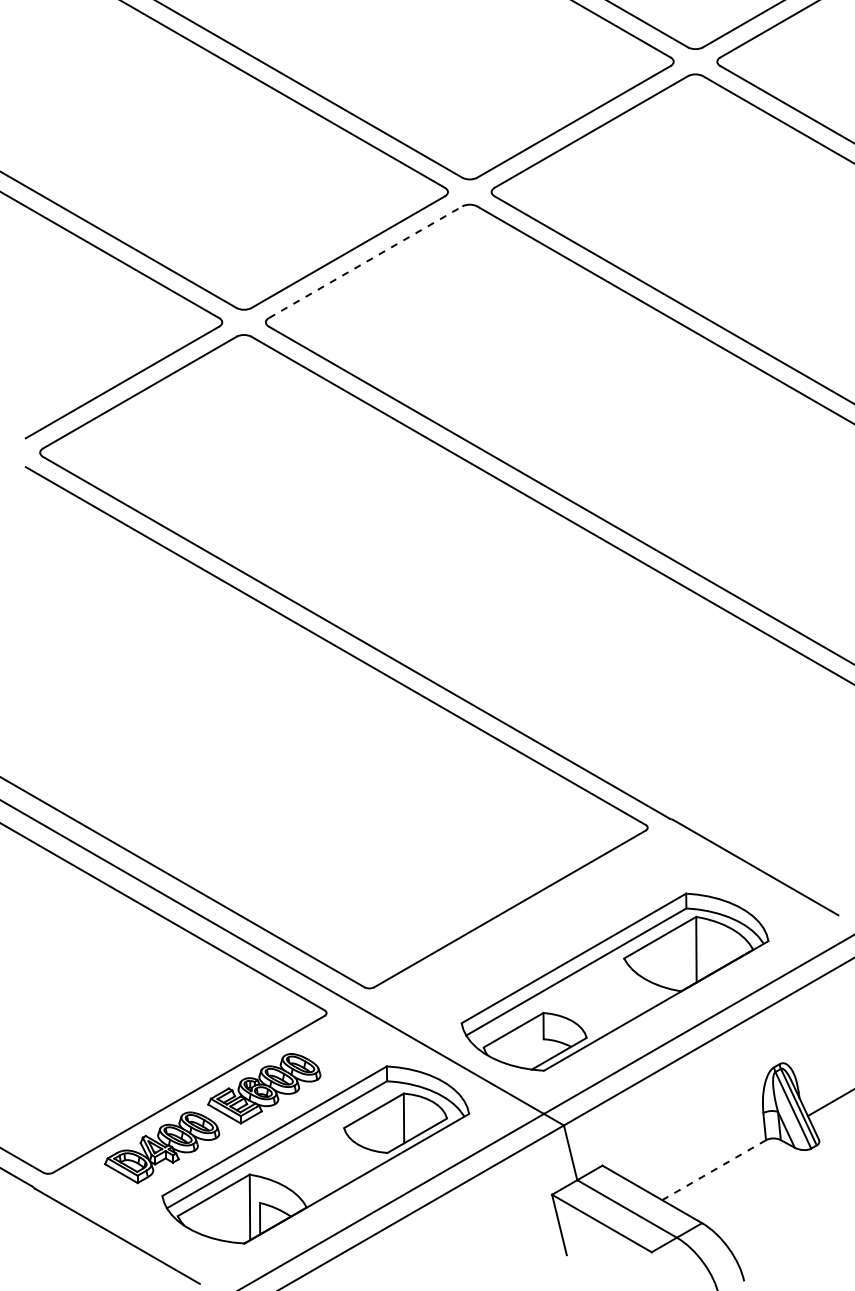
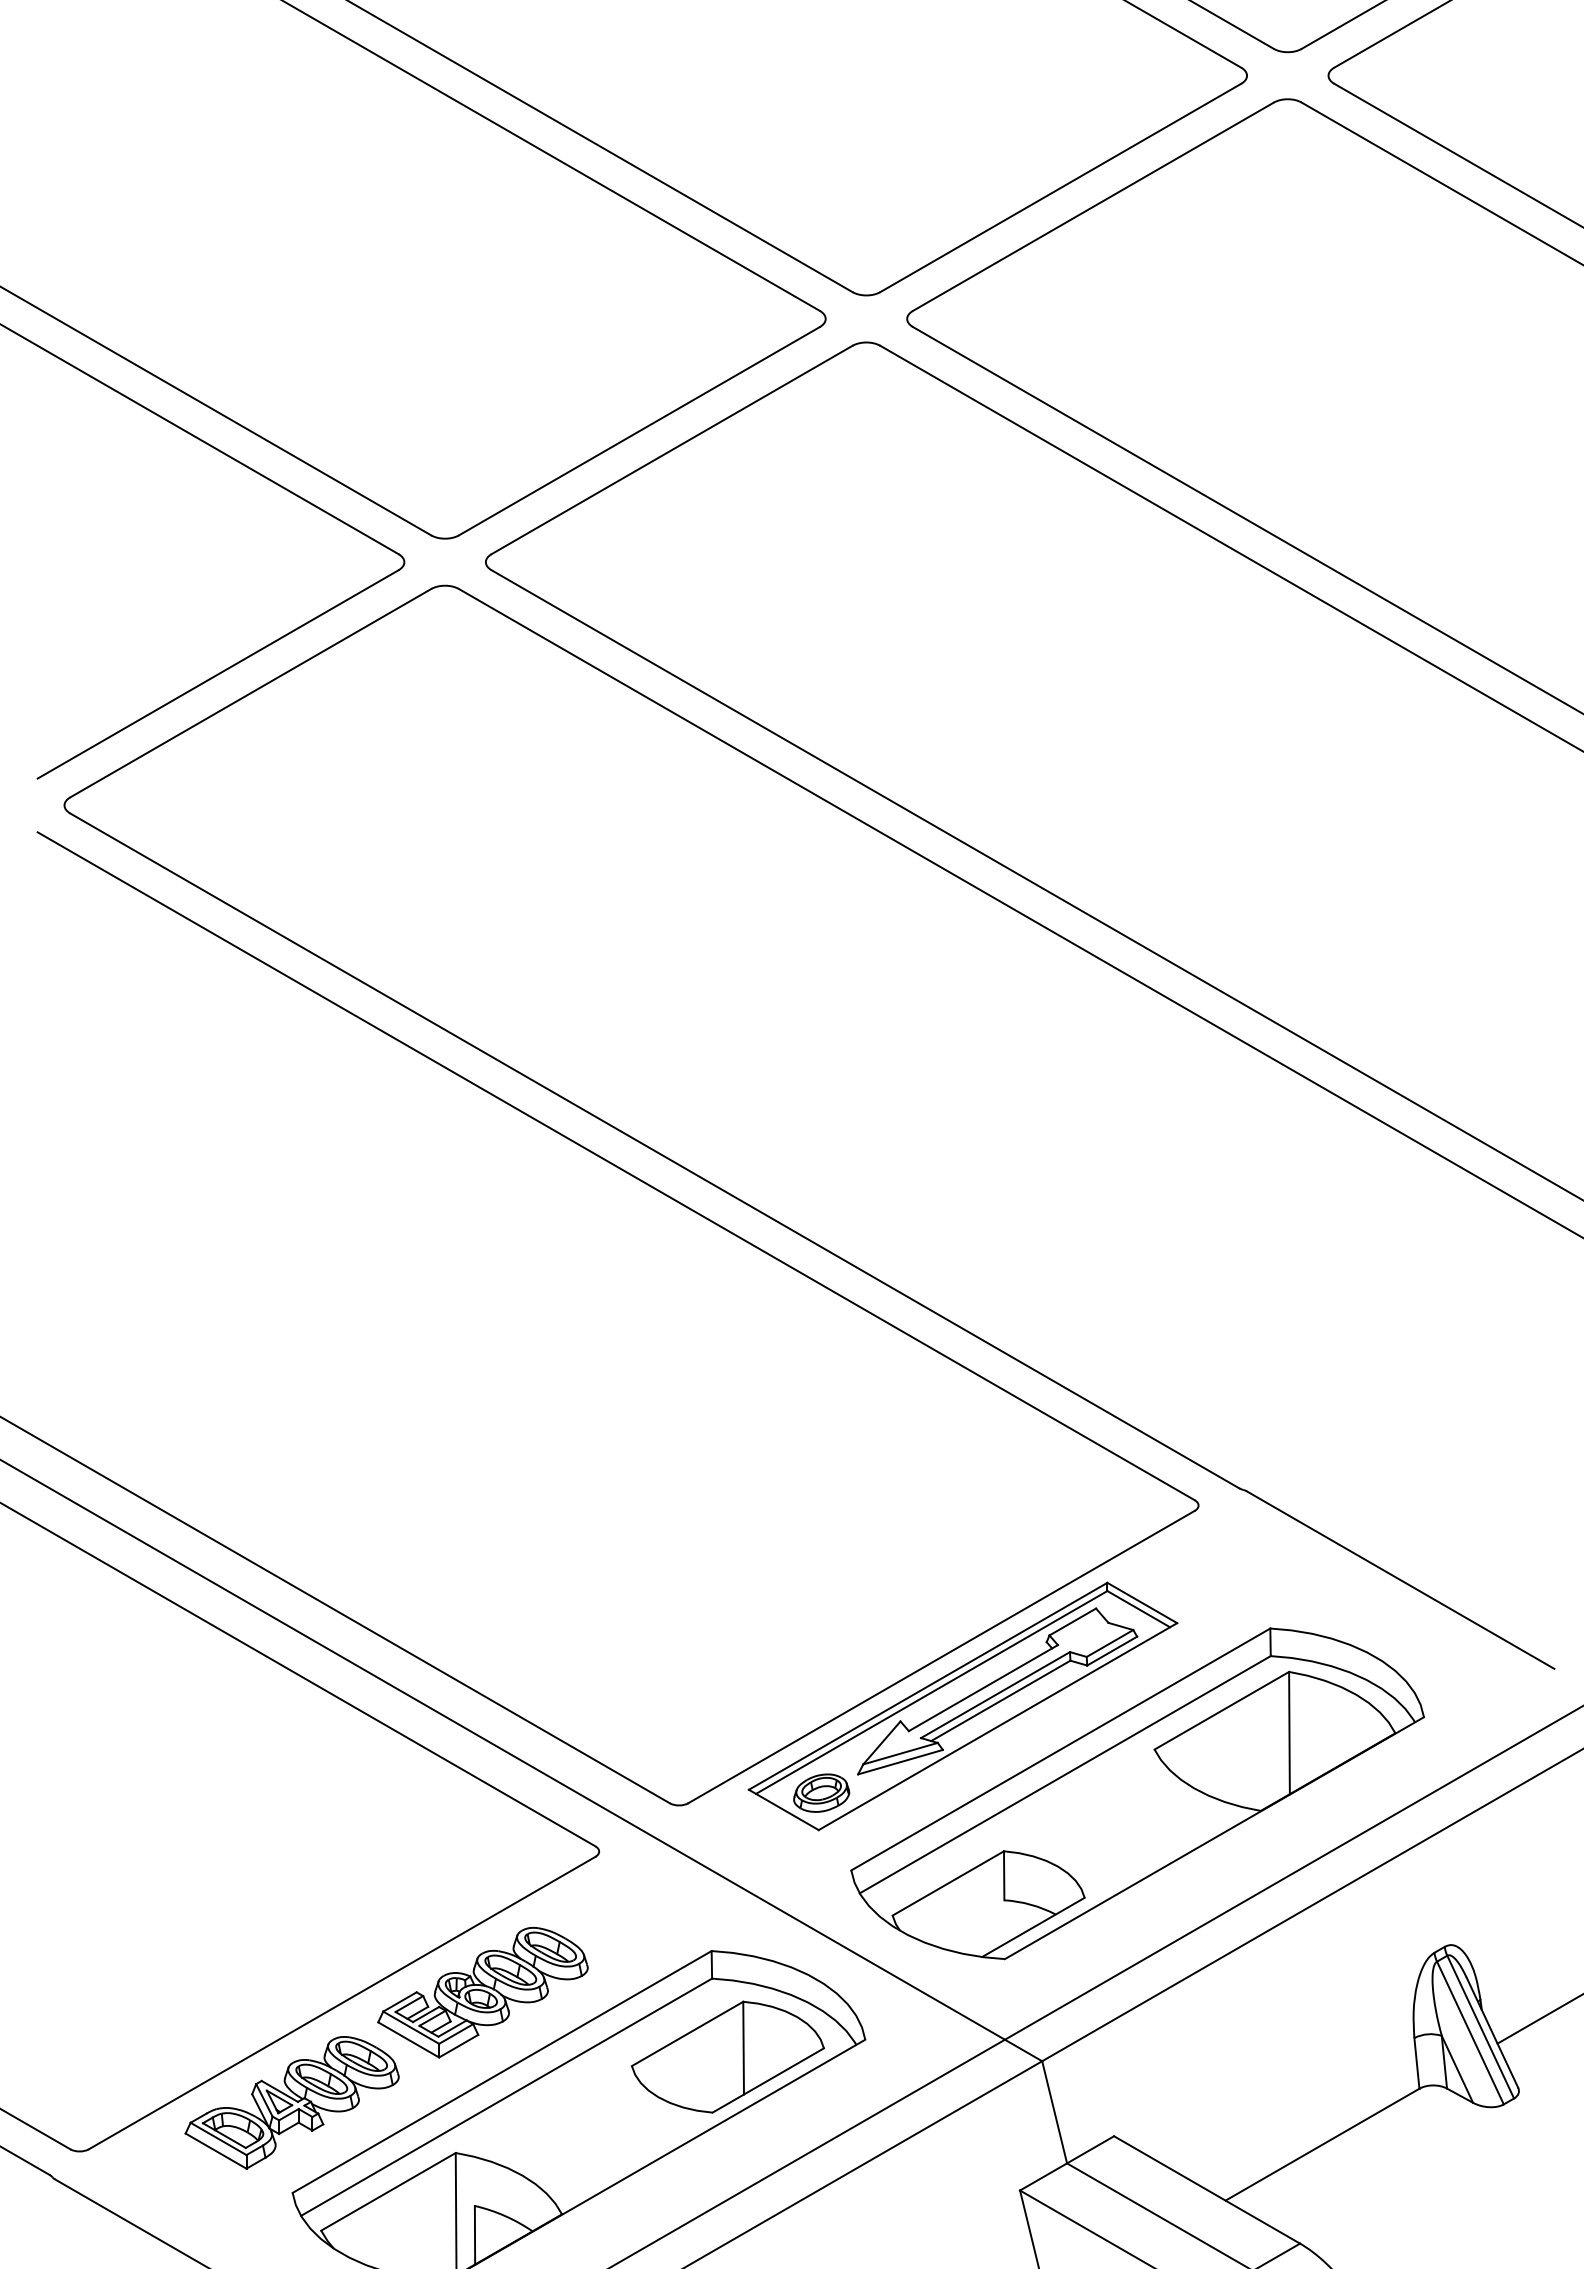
line: (365, 262) -> (671, 450), dashed -> solid
part: (521, 935) -> (962, 1706), added
line: (714, 1170) -> (1323, 2145), dashed -> solid

